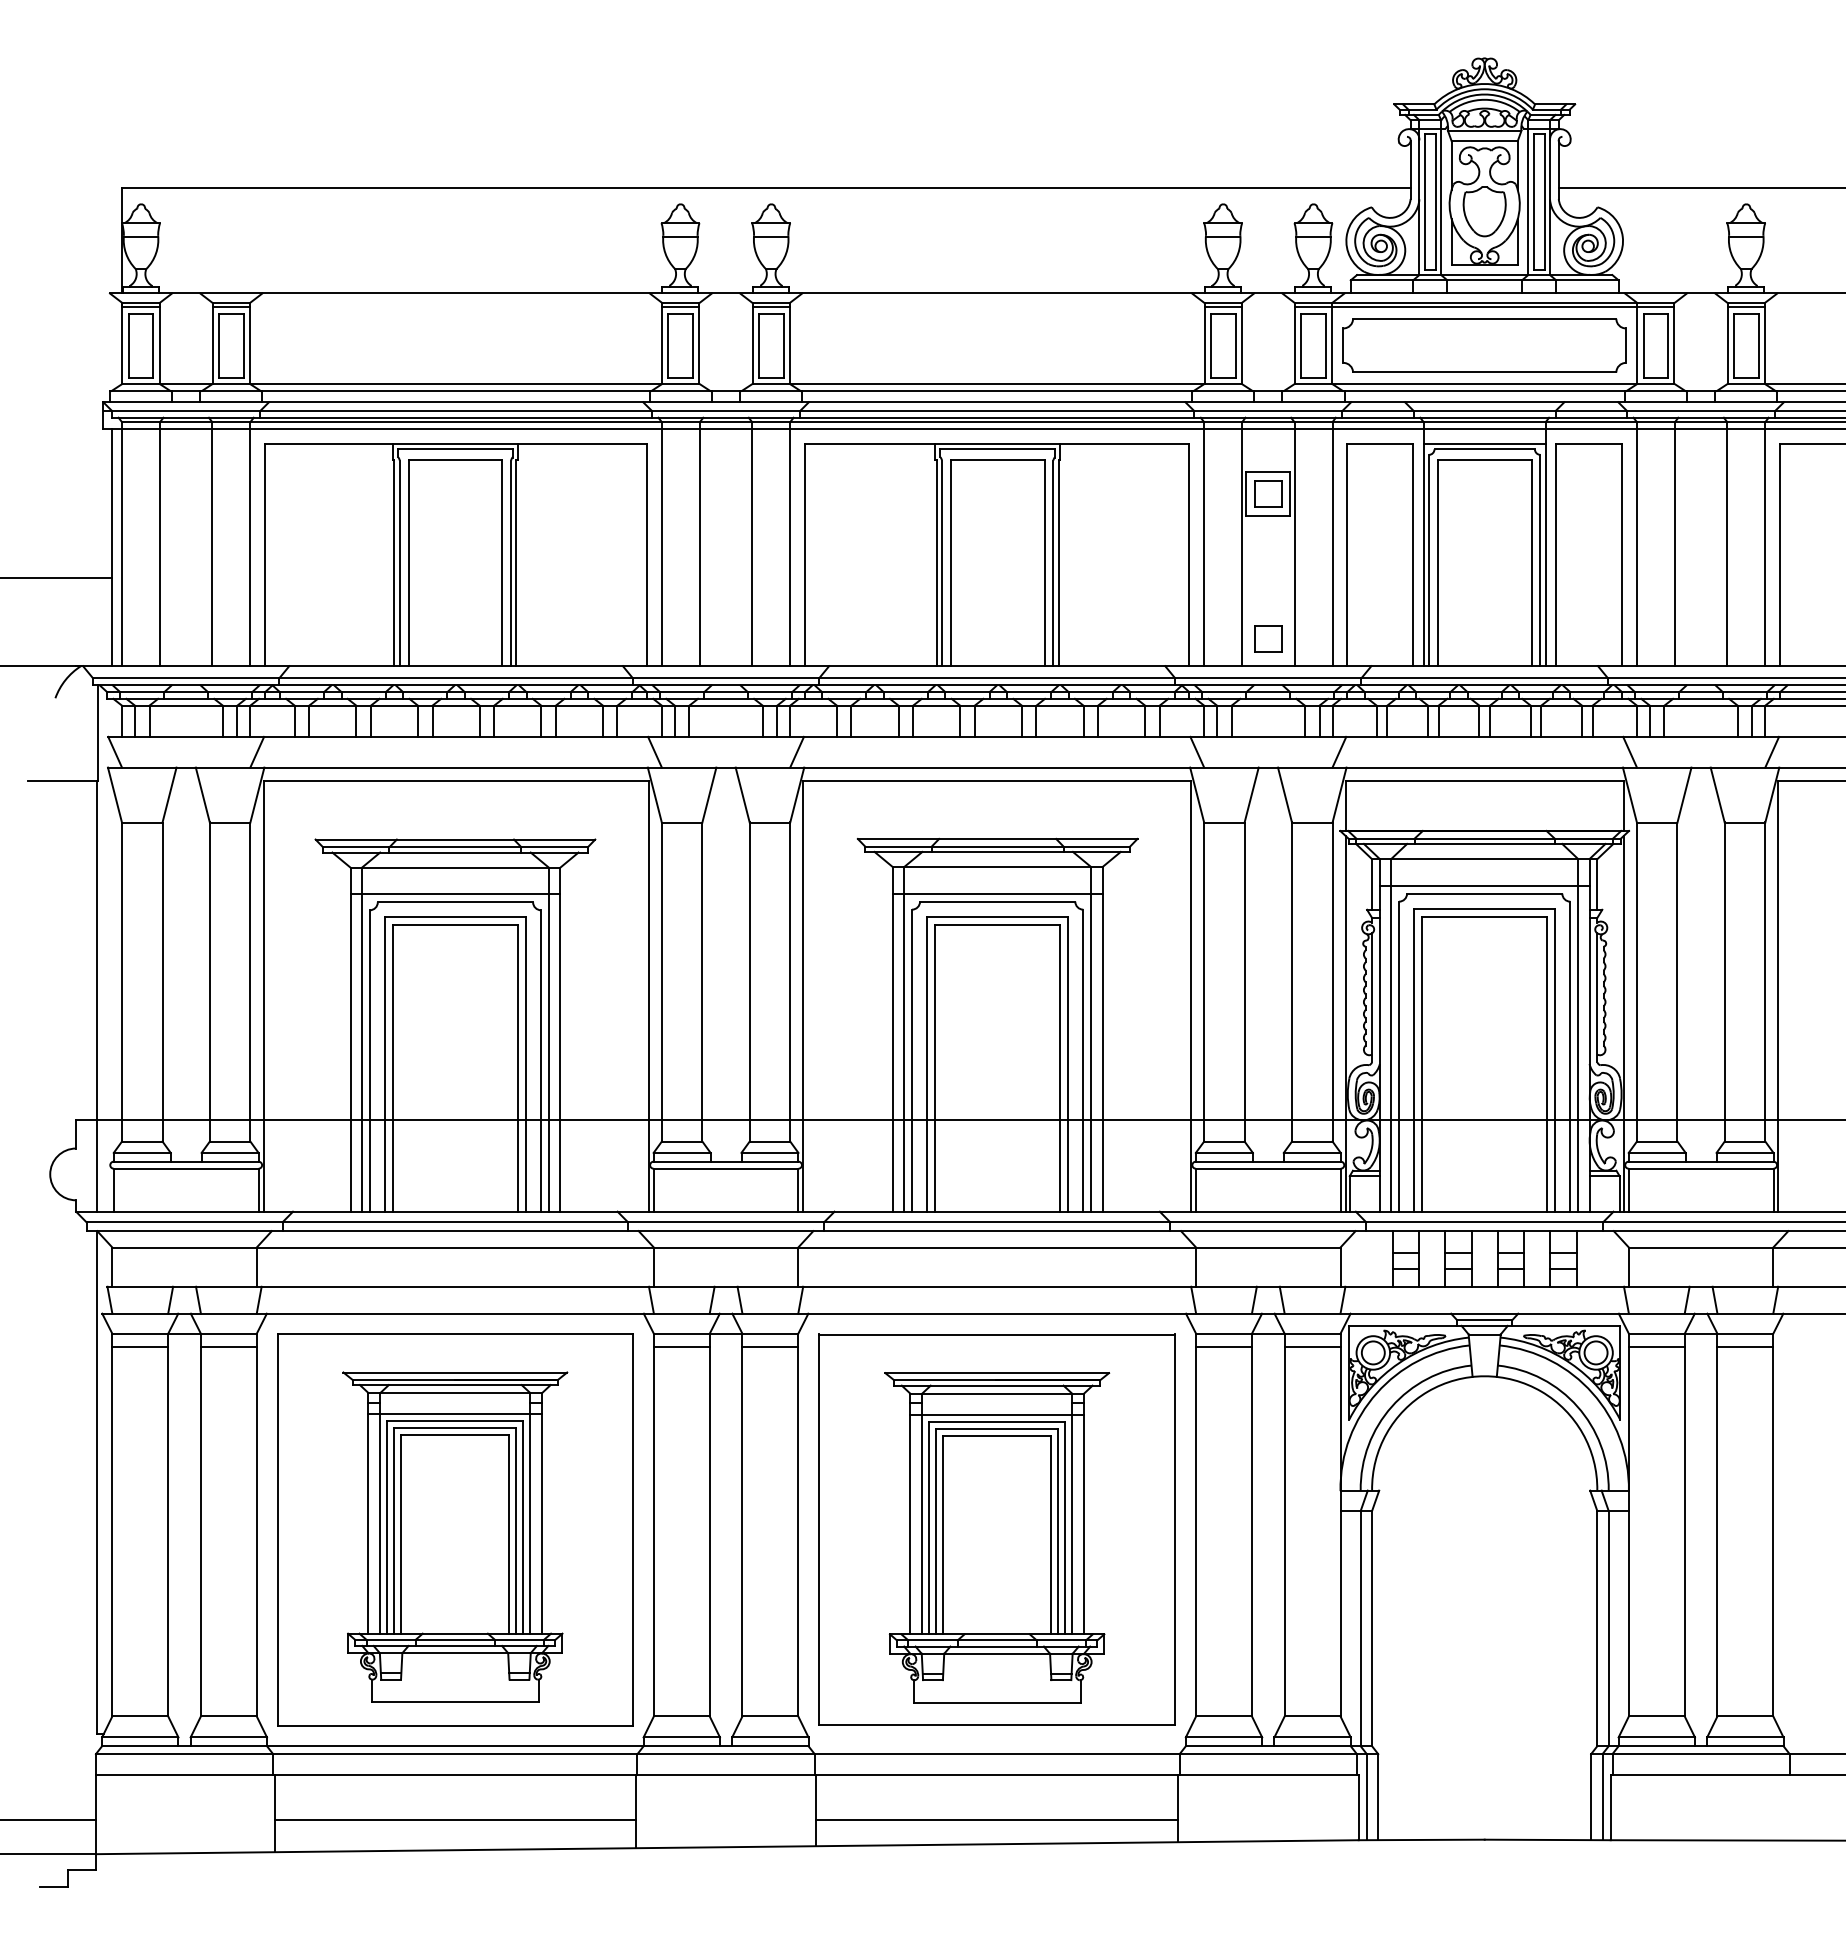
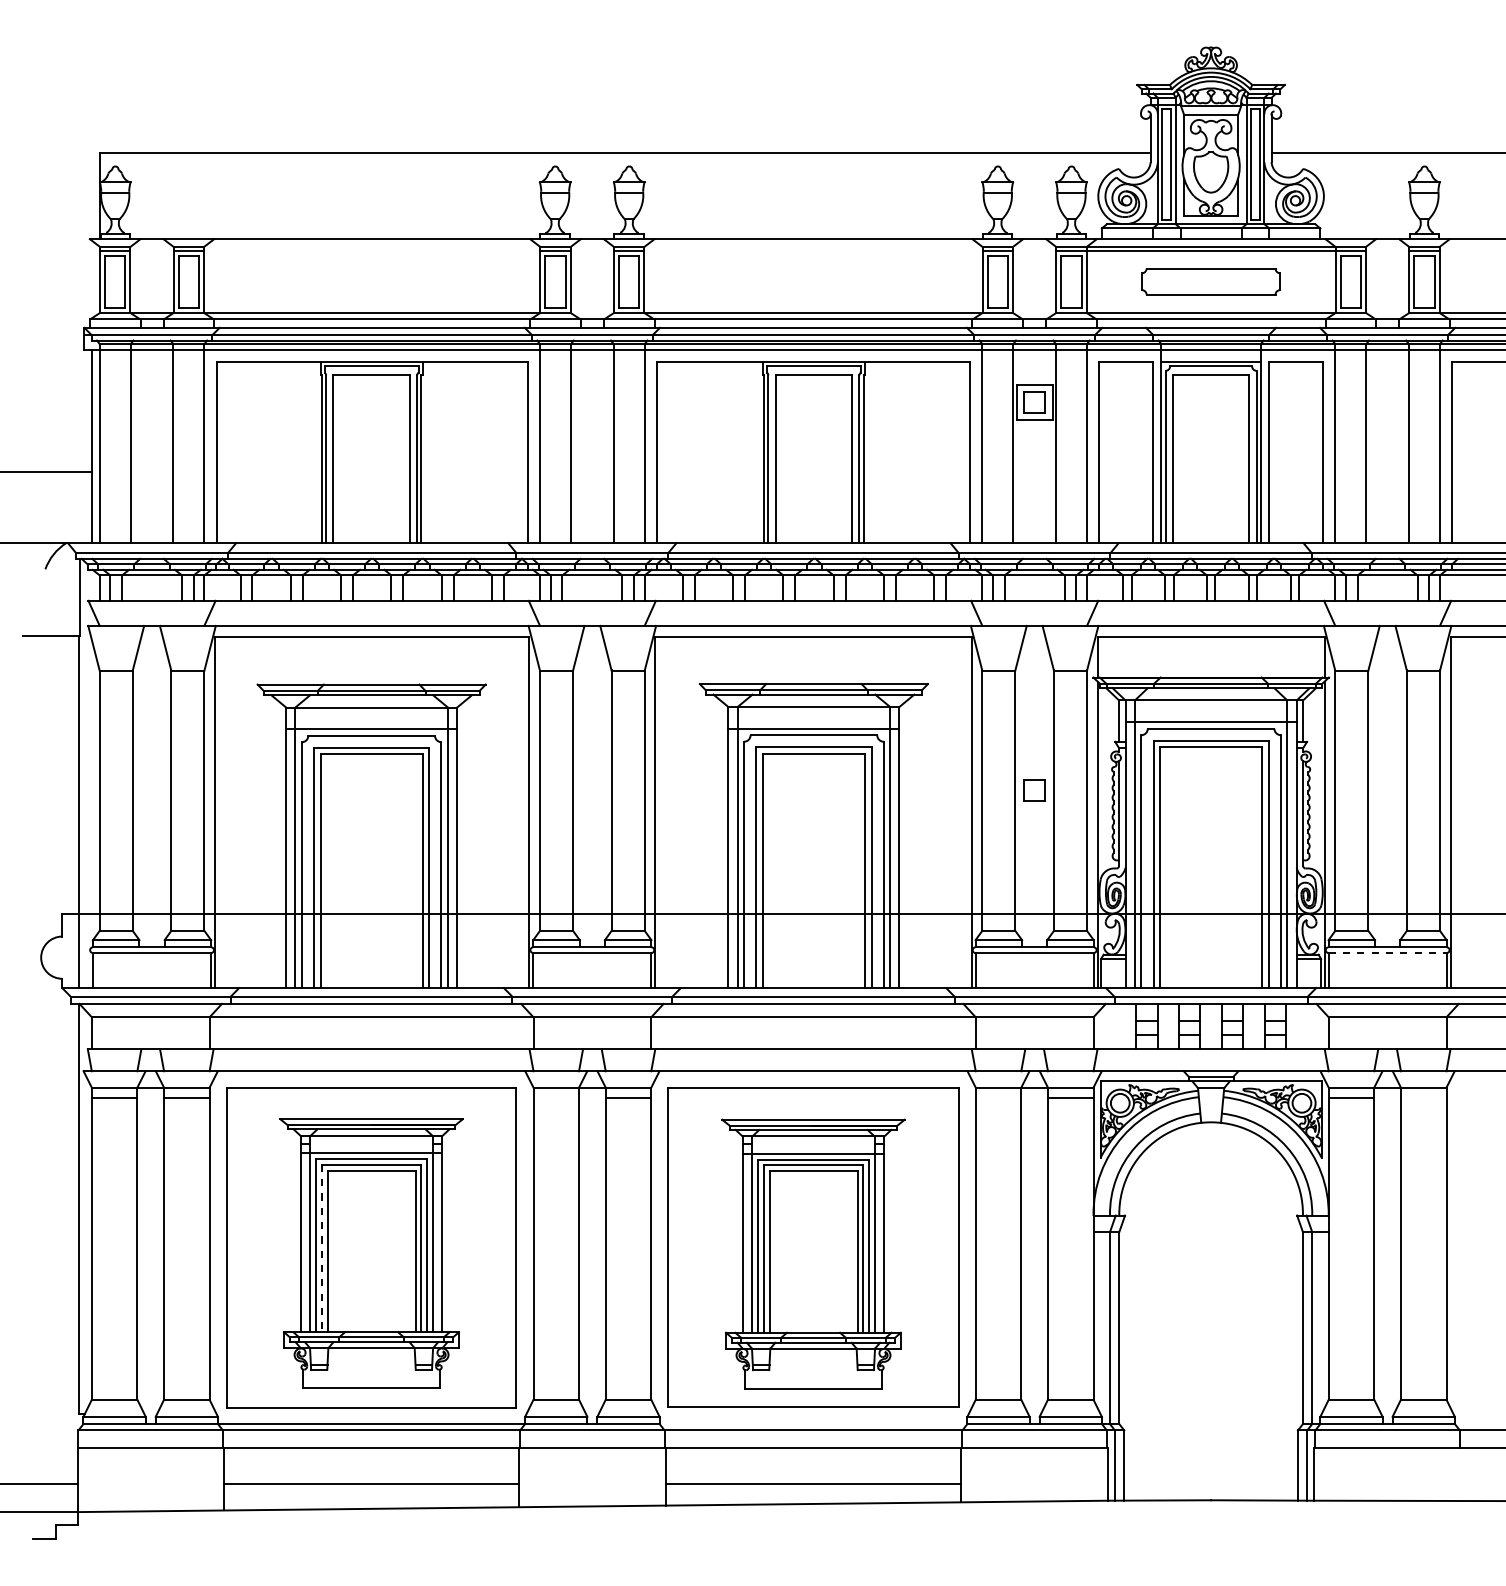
part: (1484, 345) -> (1210, 281), size x0.6
part: (1268, 638) -> (1034, 790), moved
line: (1701, 1168) -> (1387, 952), solid -> dashed
line: (681, 1347) -> (556, 1098), removed
line: (1223, 1347) -> (998, 1098), removed
line: (1745, 1347) -> (1423, 1098), removed
line: (394, 1531) -> (321, 1248), solid -> dashed

